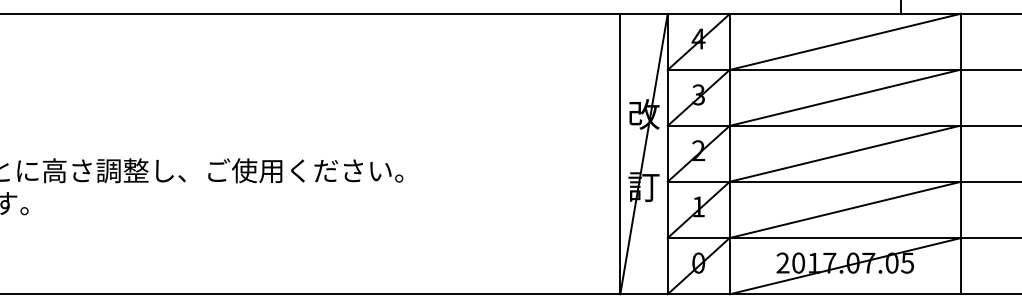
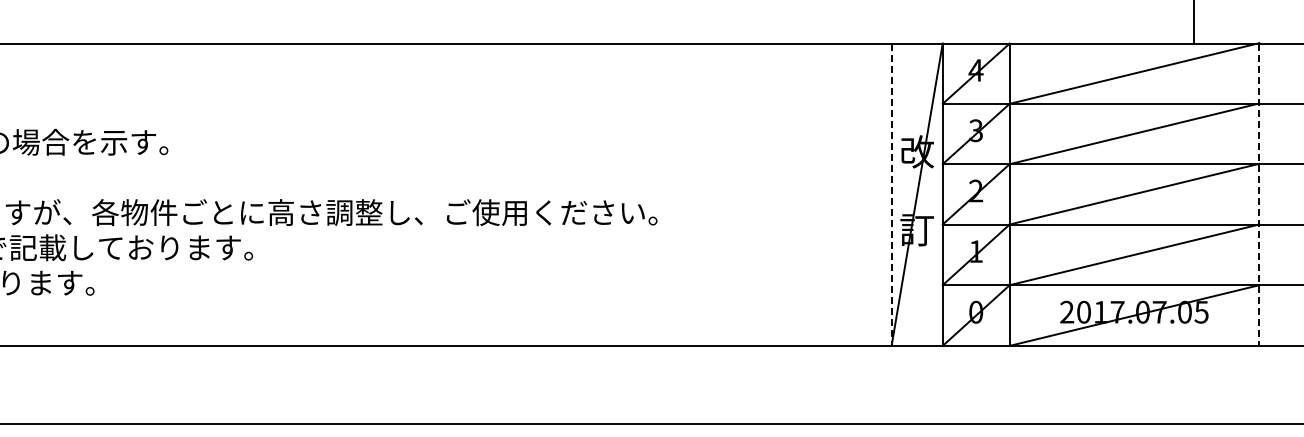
line: (620, 154) -> (891, 195), solid -> dashed
line: (961, 154) -> (1259, 195), solid -> dashed

